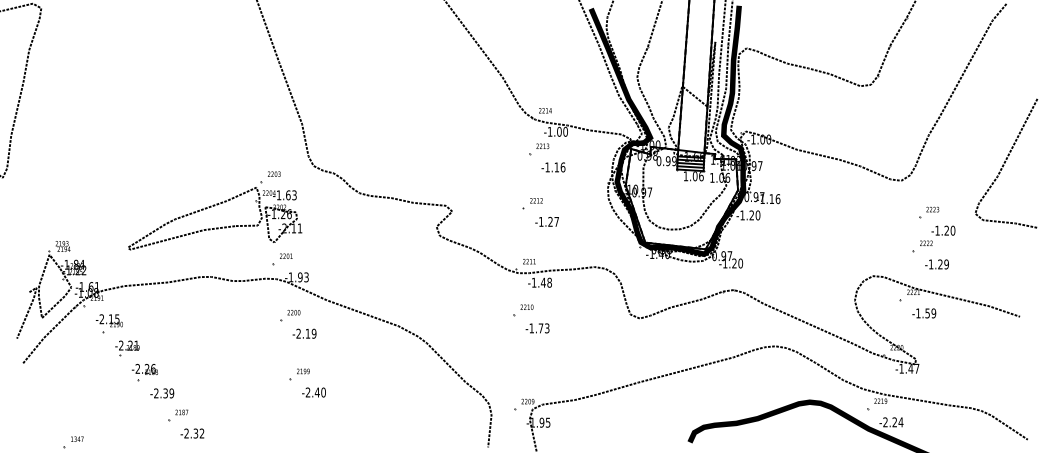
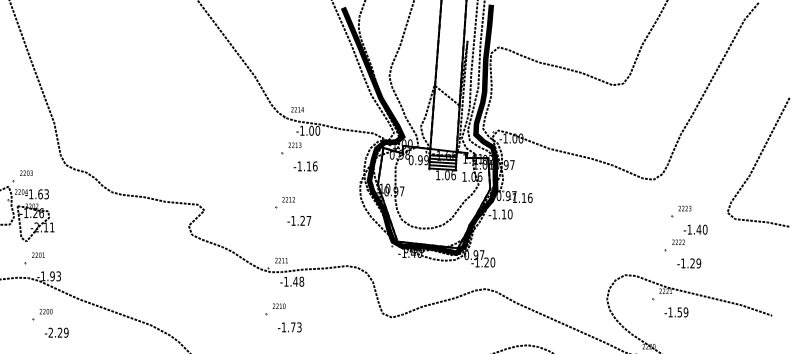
text: (751, 215) -> (503, 214), -1.20 -> -1.10
text: (946, 230) -> (698, 229), -1.20 -> -1.40
text: (307, 333) -> (59, 332), -2.19 -> -2.29

